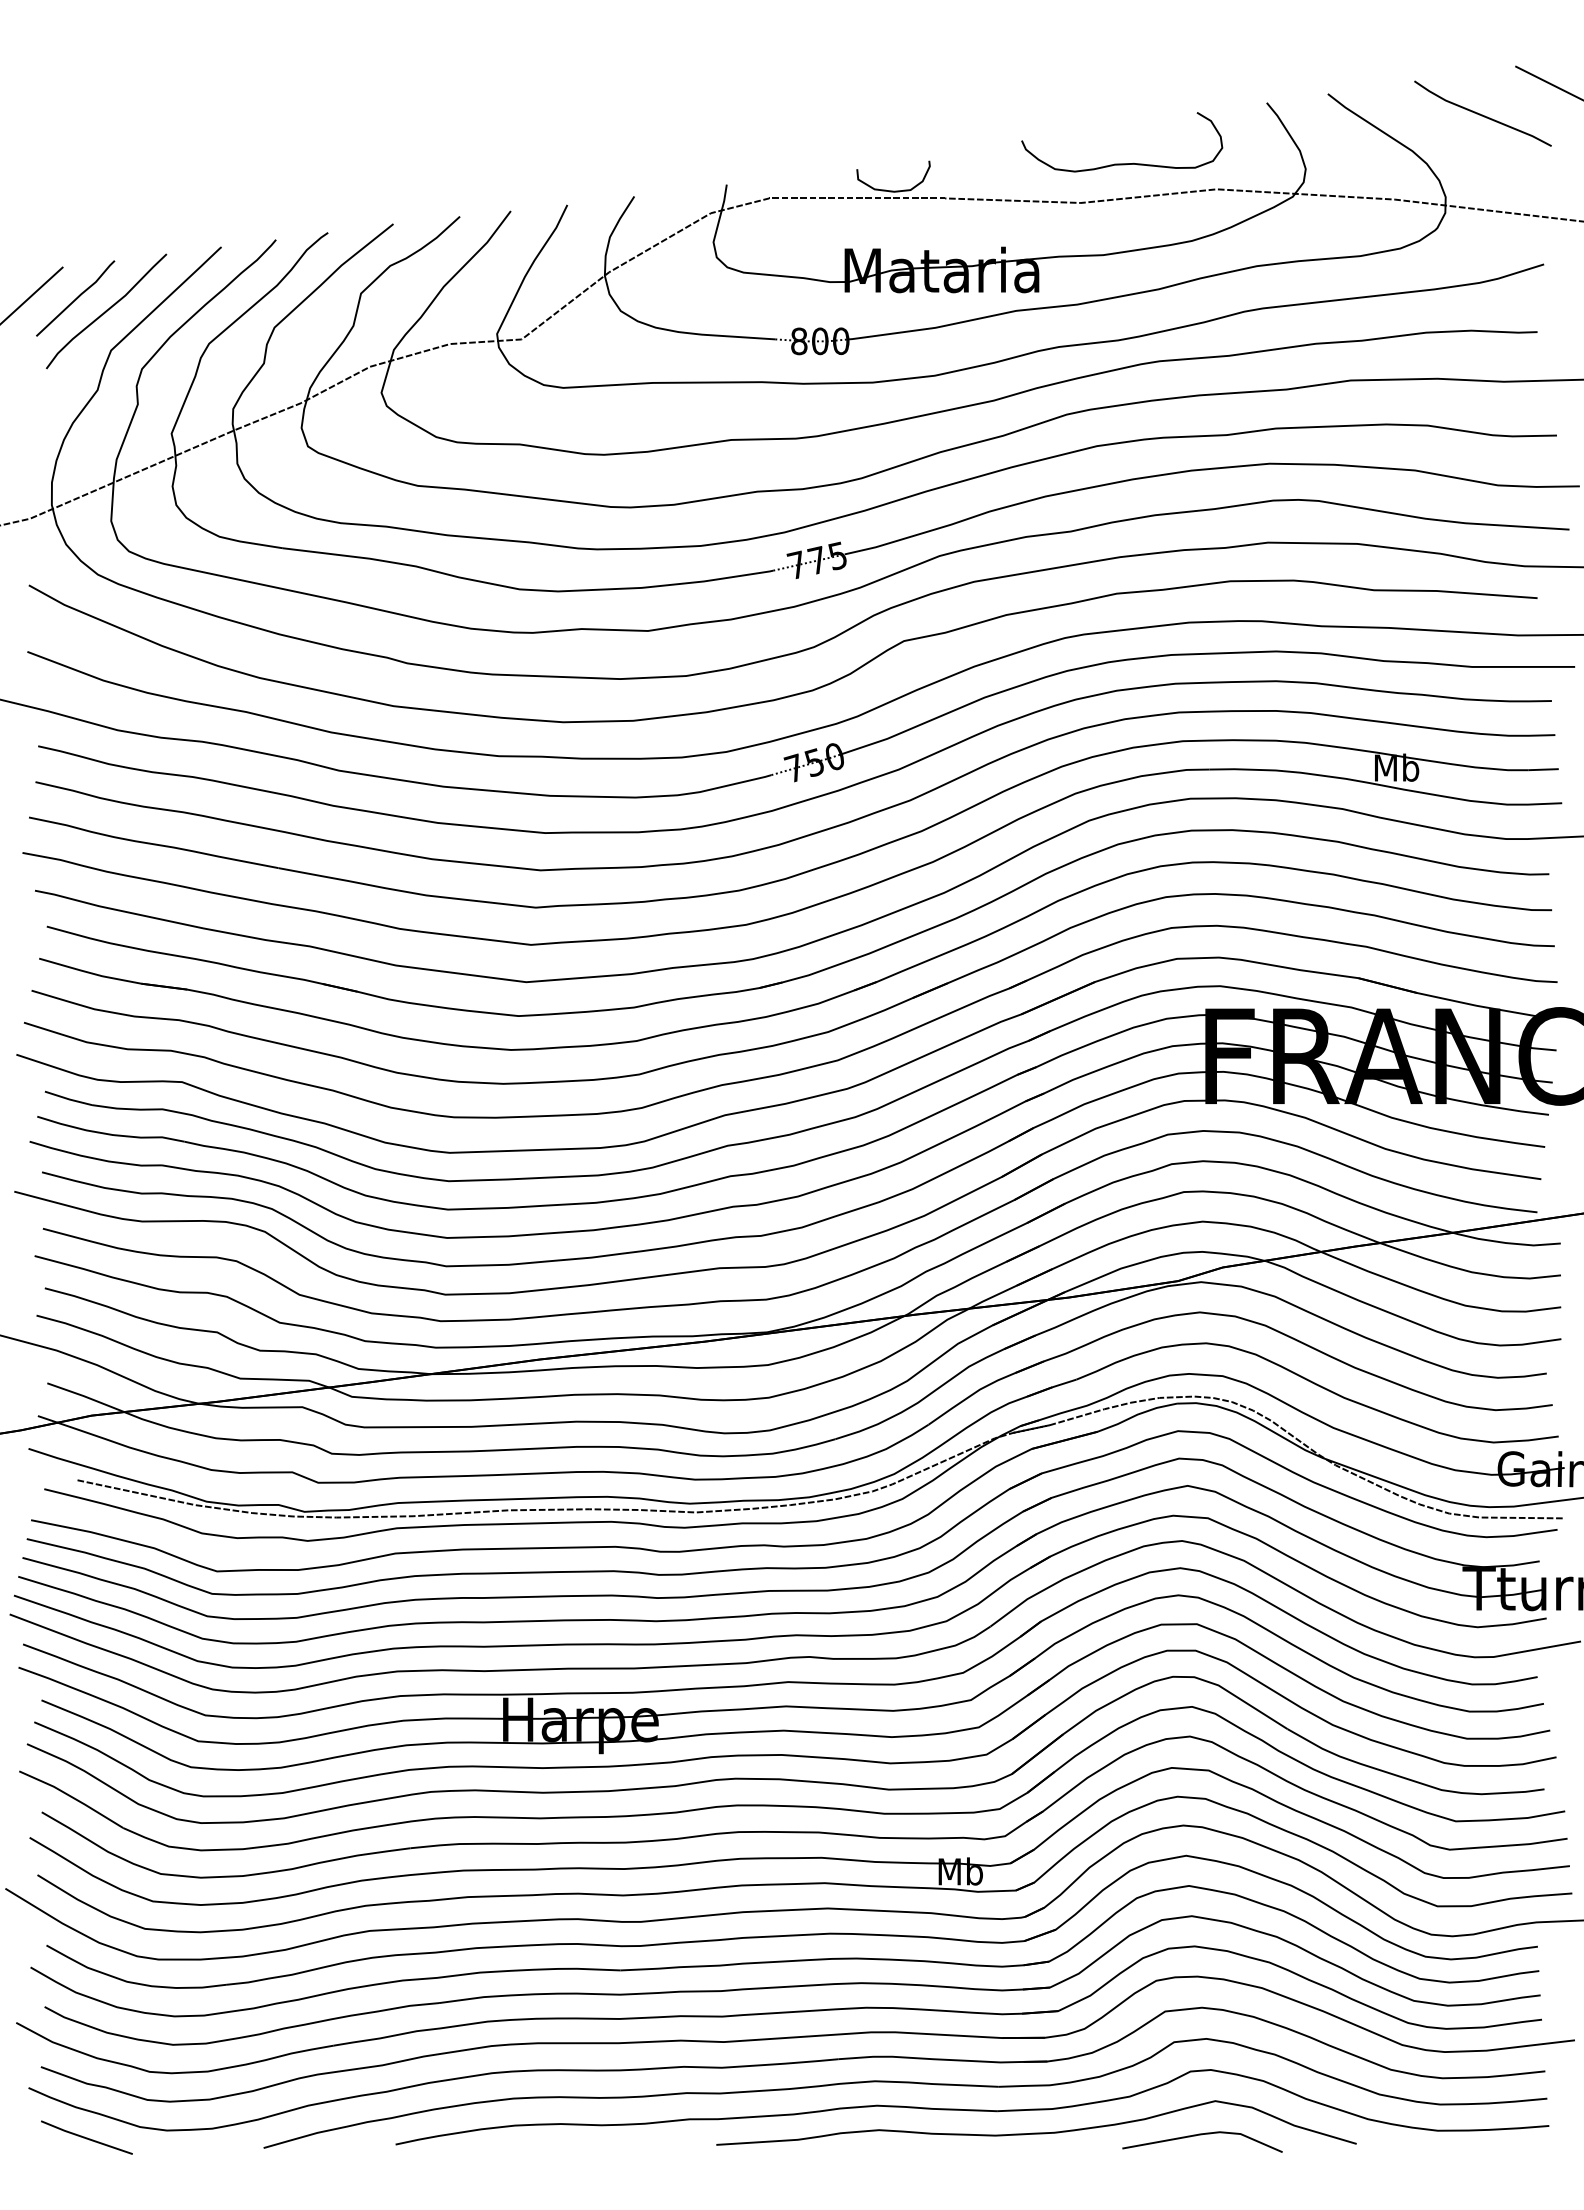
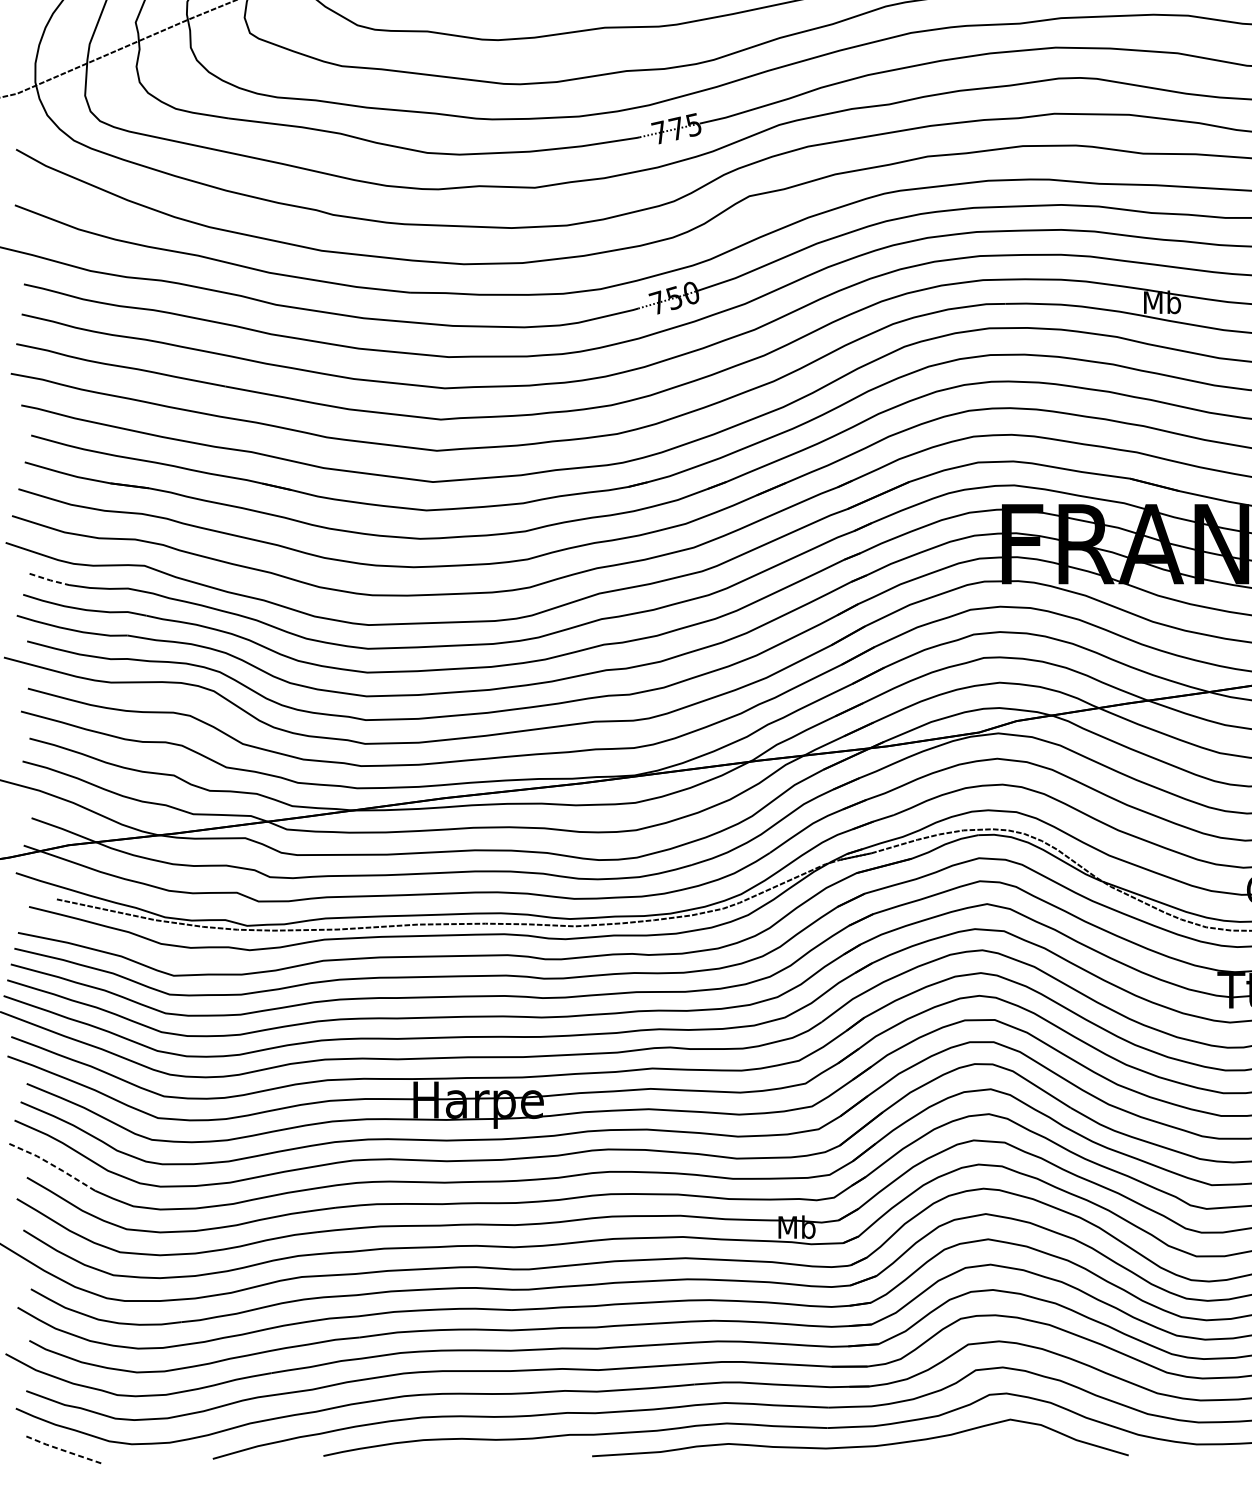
line: (68, 1099) -> (49, 580), solid -> dashed
line: (72, 1797) -> (52, 1165), solid -> dashed
line: (1202, 2135) -> (999, 1448), removed
line: (86, 2138) -> (64, 1450), solid -> dashed

